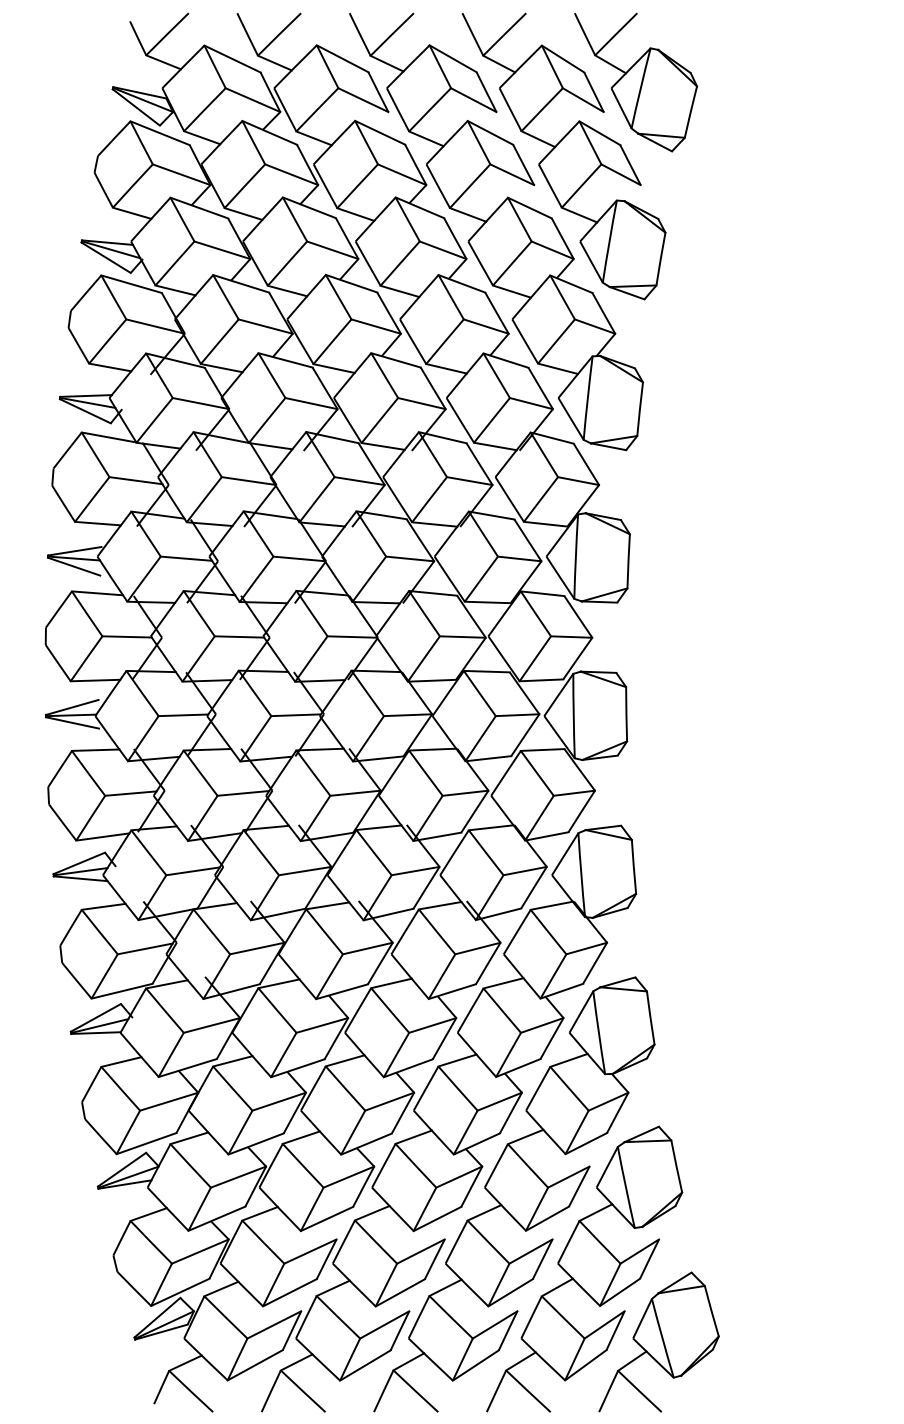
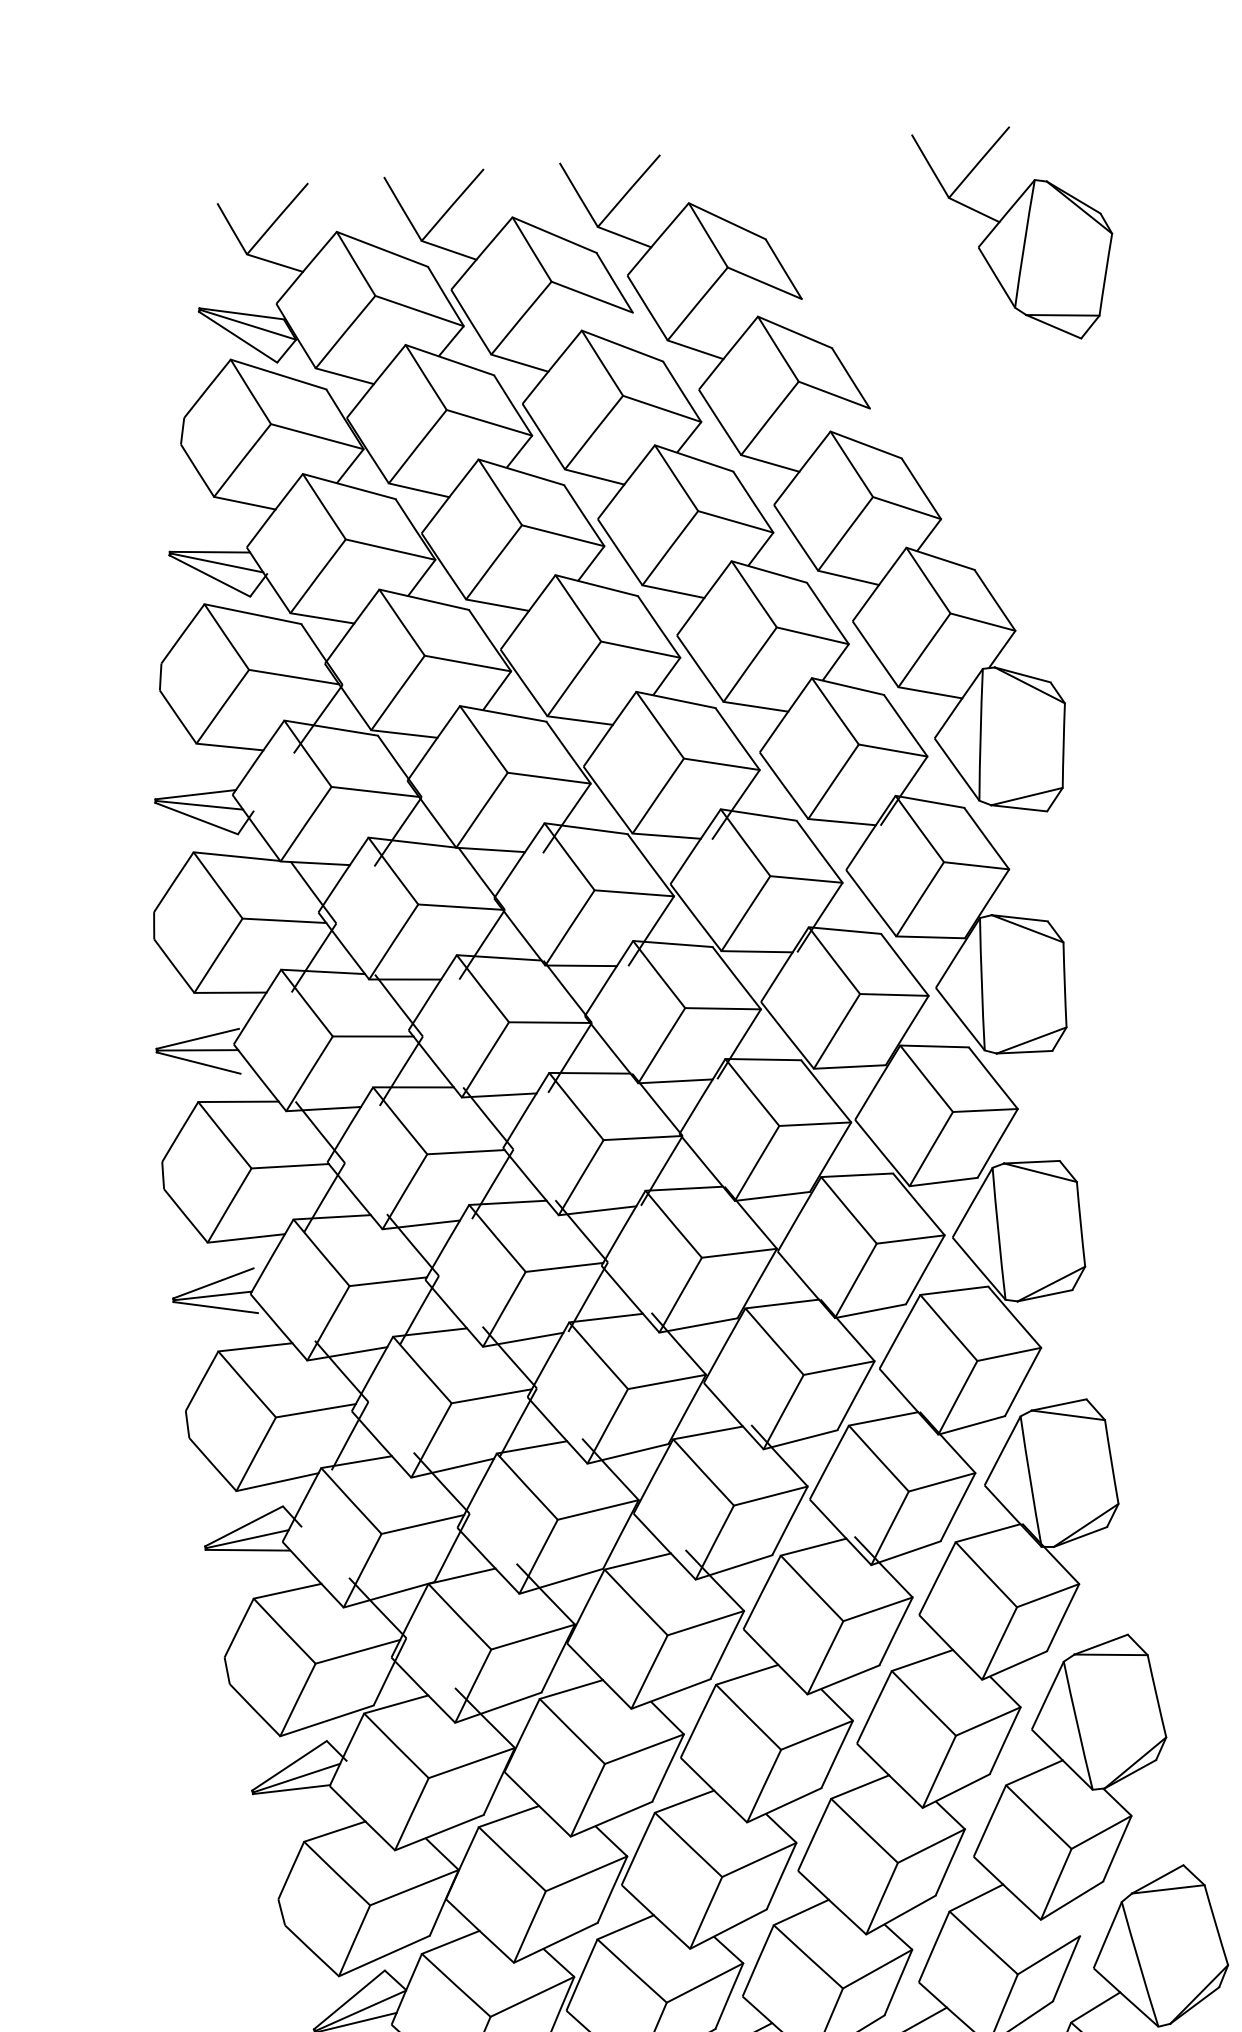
part: (563, 156) -> (912, 360), removed

